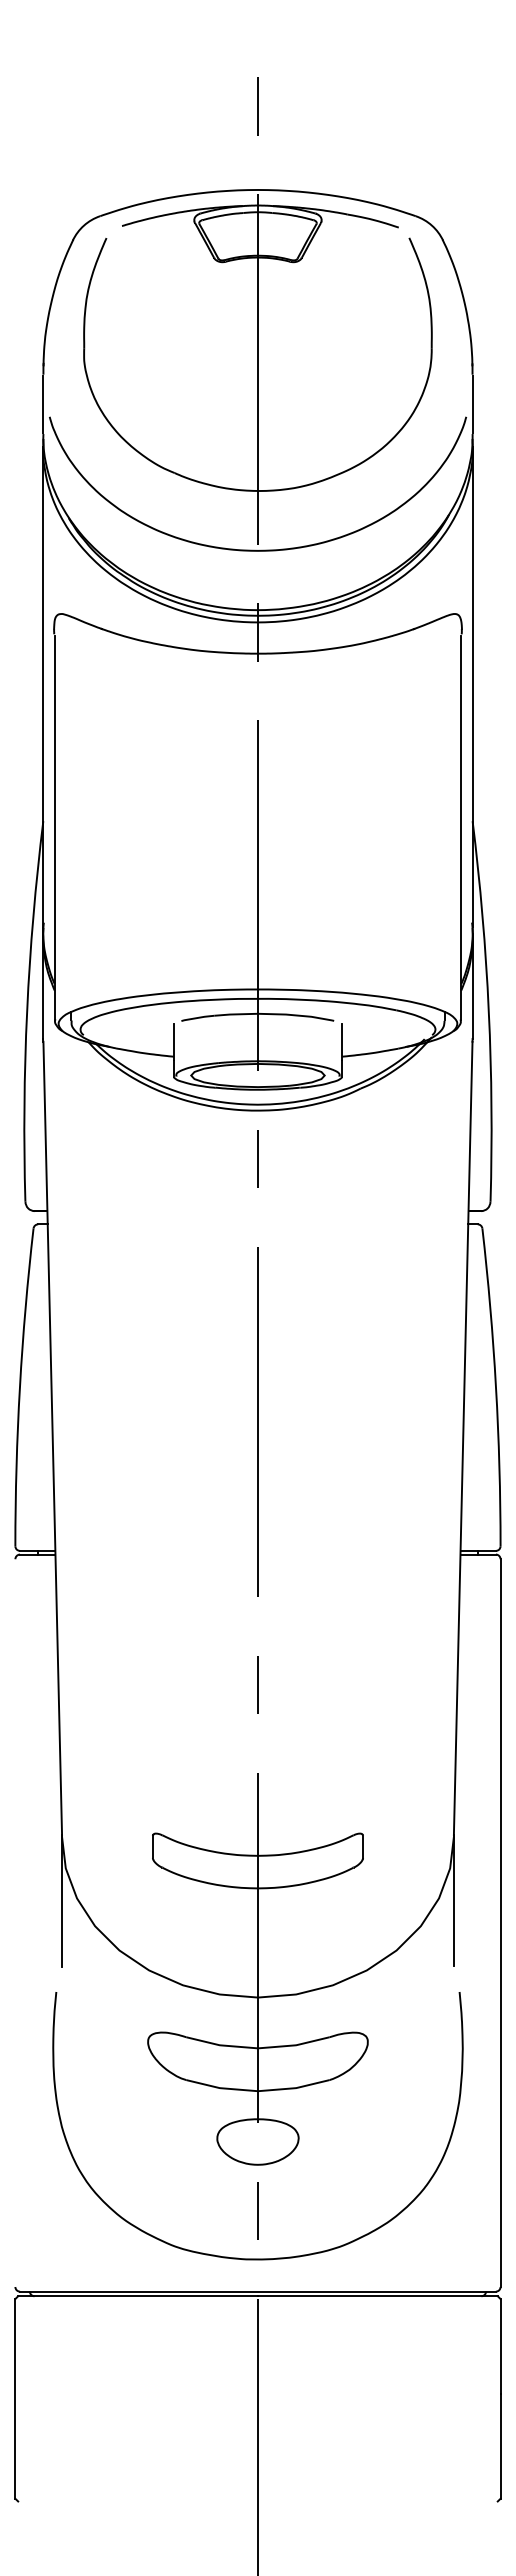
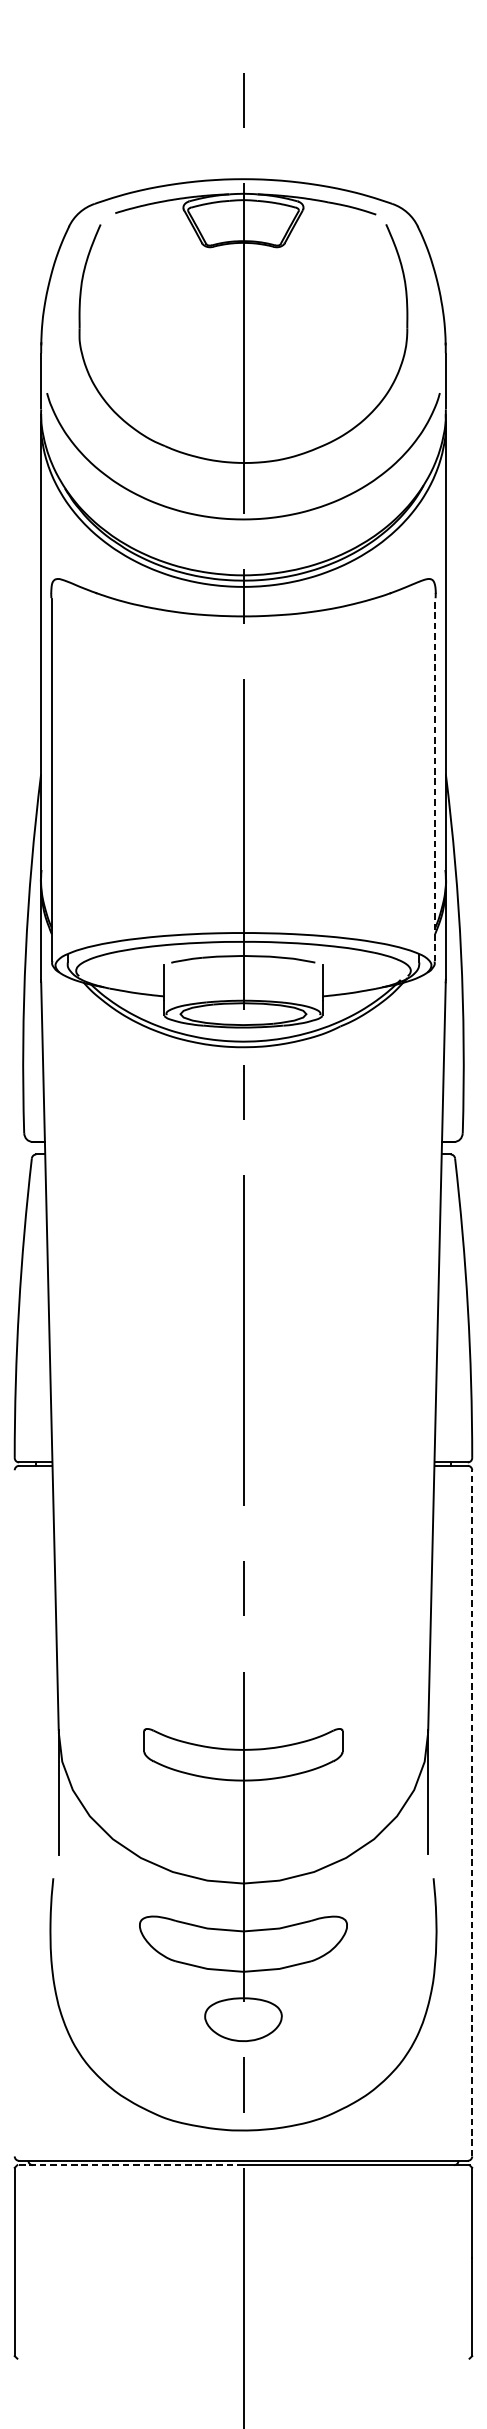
line: (460, 827) -> (434, 780), solid -> dashed
line: (500, 1923) -> (472, 1813), solid -> dashed
line: (138, 2296) -> (130, 2165), solid -> dashed

